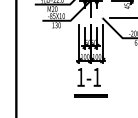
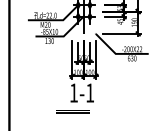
line: (90, 94) -> (72, 110), moved

